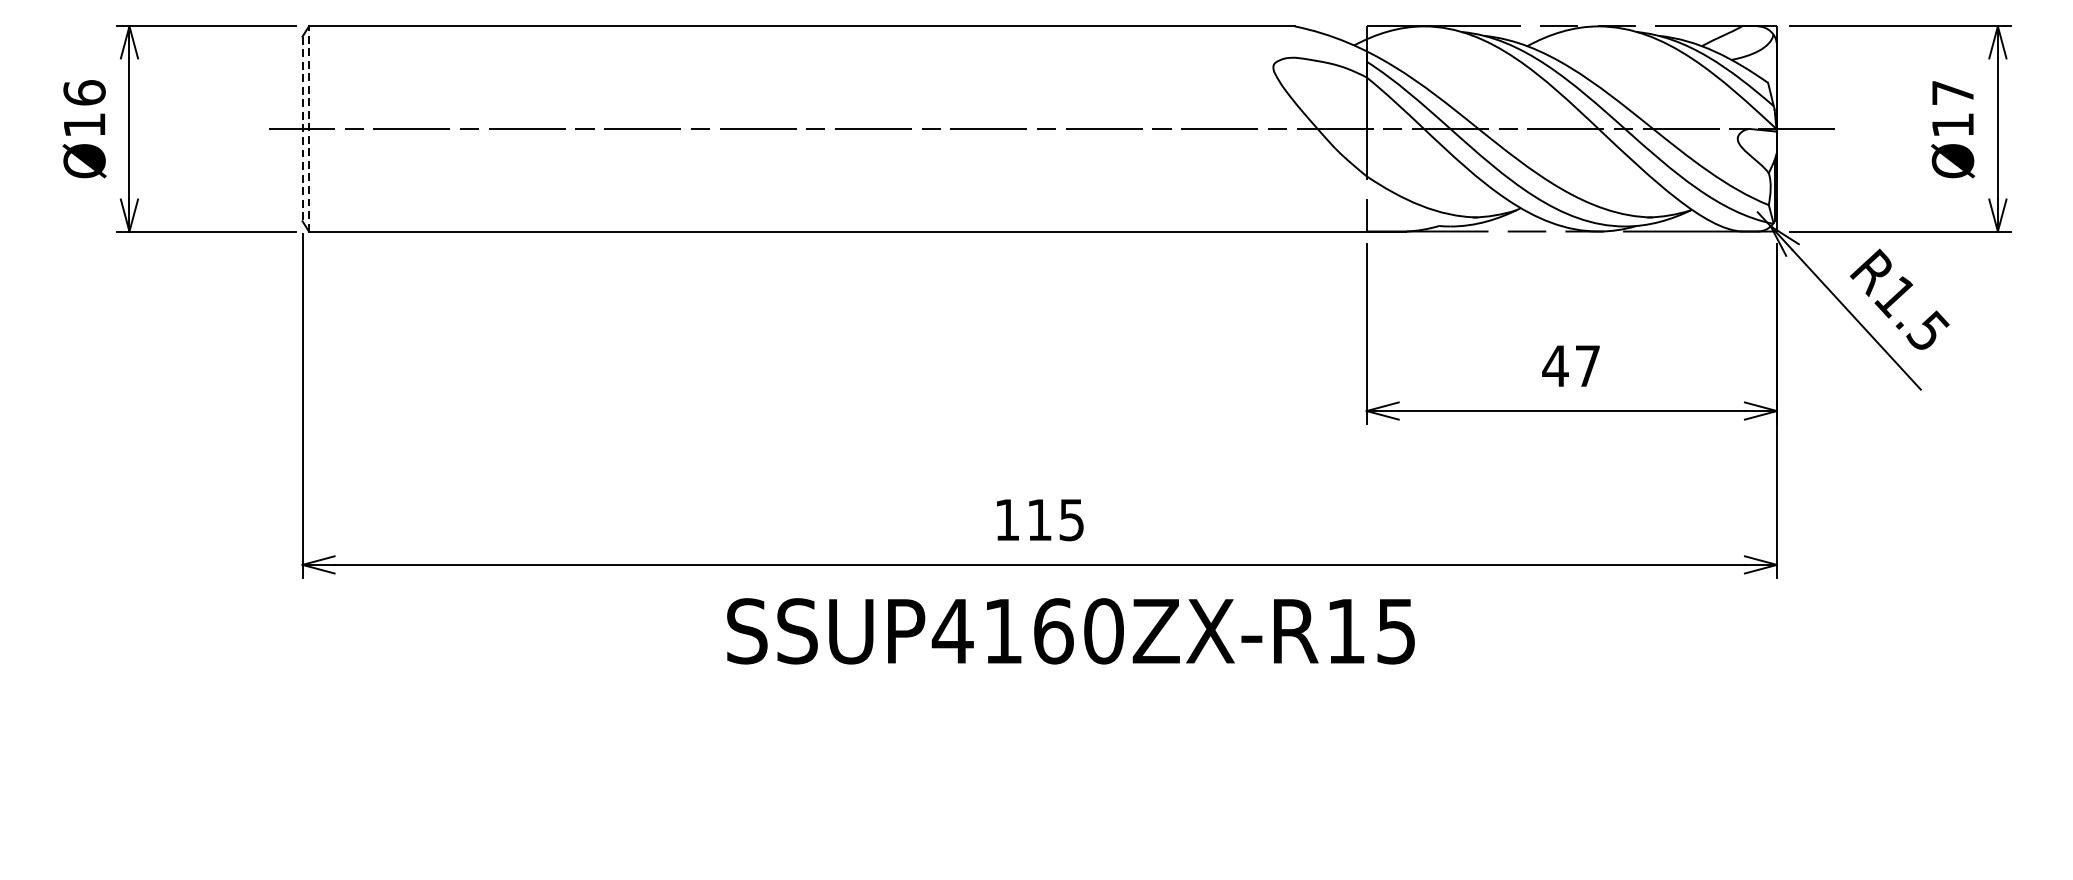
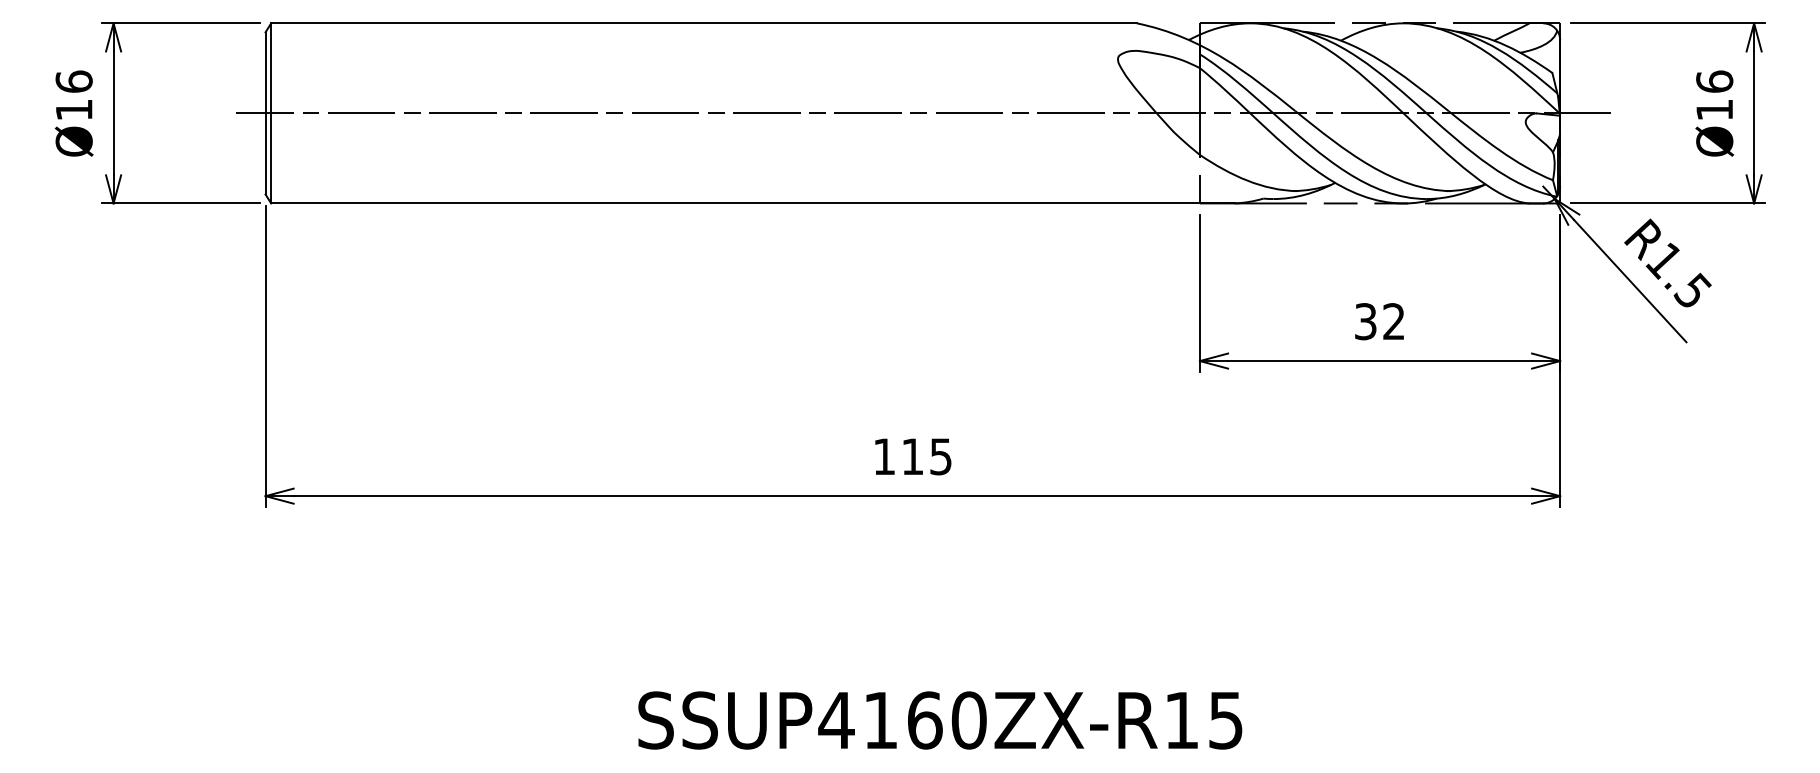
text: (1952, 92) -> (1714, 81), Ø17 -> Ø16
line: (309, 127) -> (271, 112), dashed -> solid
line: (302, 129) -> (265, 113), dashed -> solid
text: (1571, 365) -> (1379, 321), 47 -> 32
text: (1071, 631) -> (940, 720), moved

